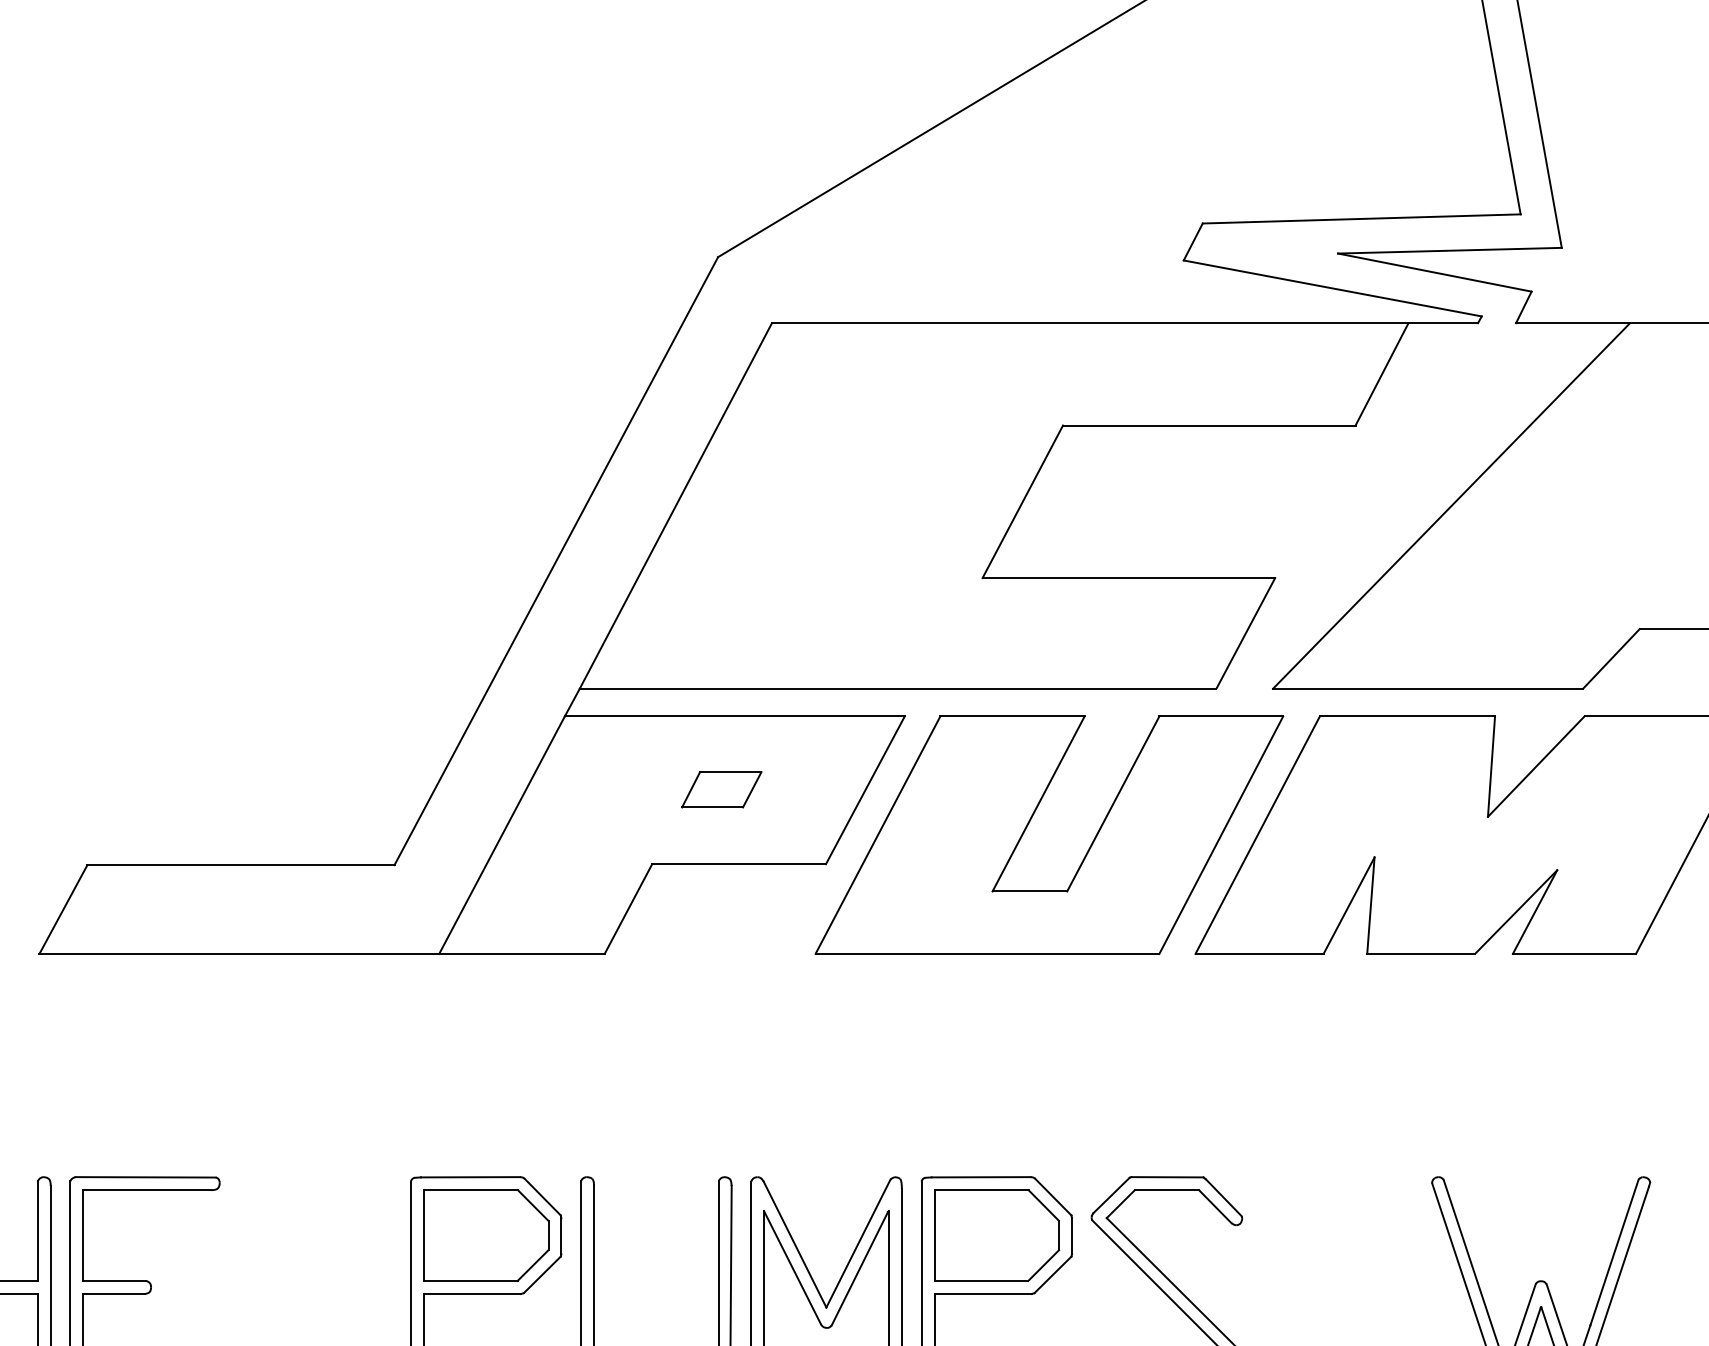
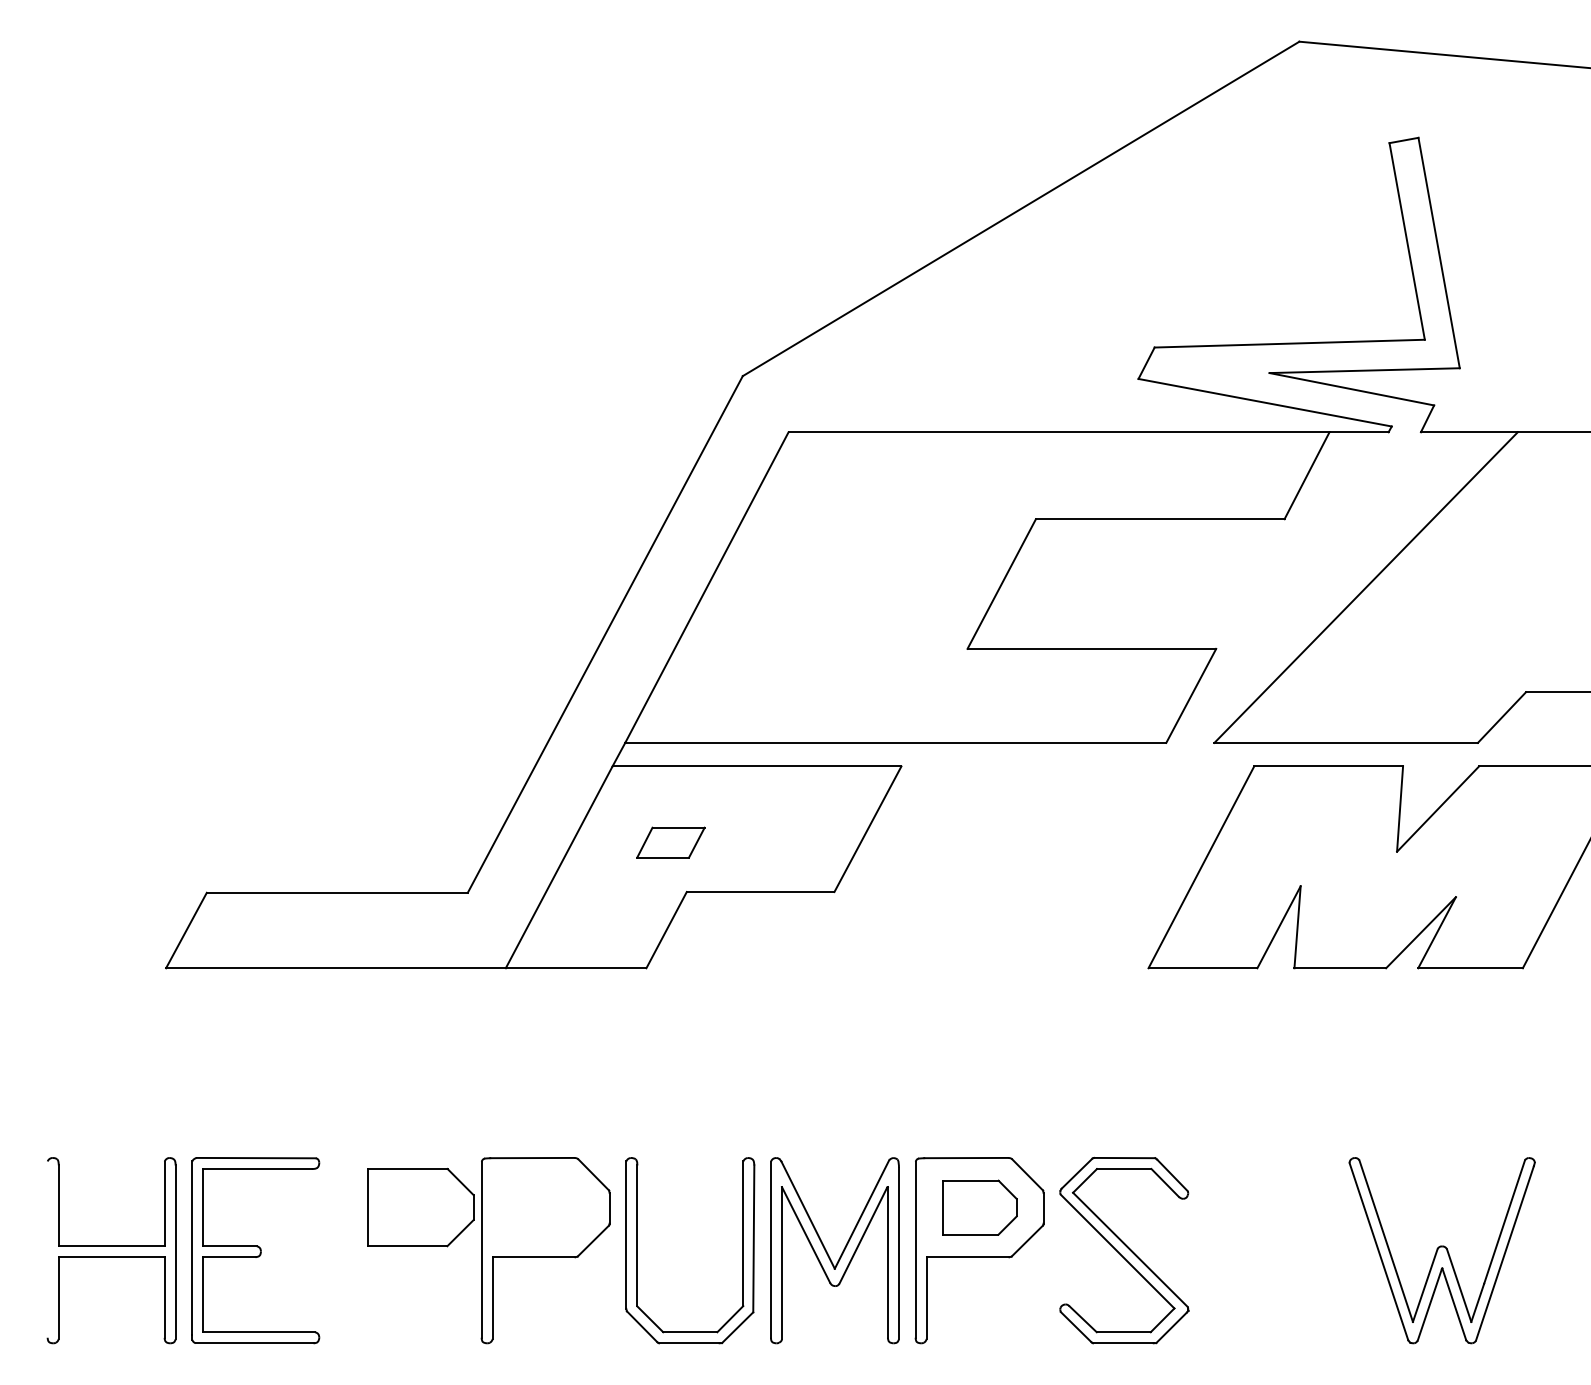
part: (721, 789) -> (670, 842), moved
part: (1028, 825) -> (1006, 859), removed
part: (485, 1235) -> (420, 1207), moved
part: (996, 1235) -> (979, 1207), size x0.7

